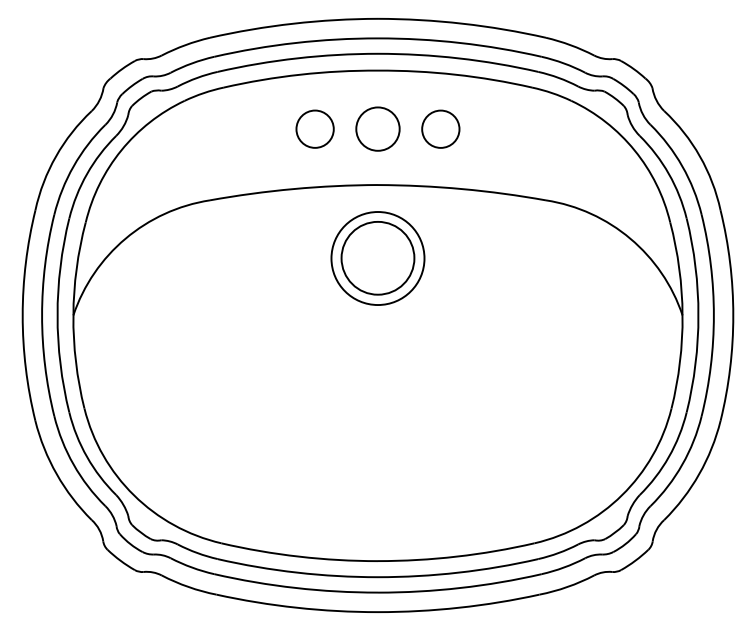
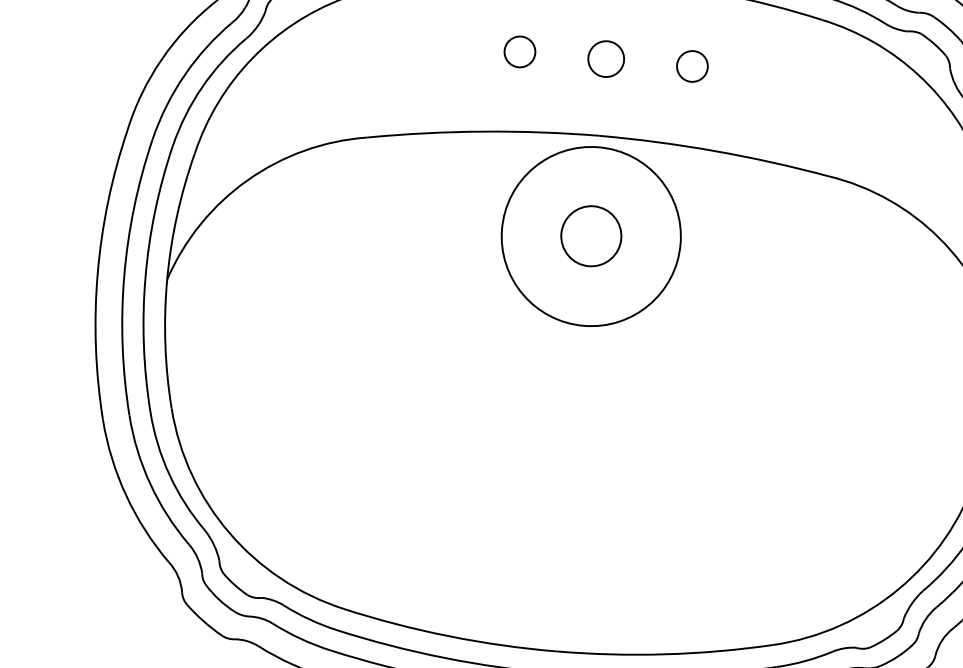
circle: (314, 128) -> (519, 51), size x0.6
circle: (377, 128) -> (605, 58), size x0.6
circle: (440, 128) -> (691, 65), size x0.6
circle: (377, 257) -> (590, 235), size x0.6
circle: (377, 258) -> (590, 236), size x1.4

